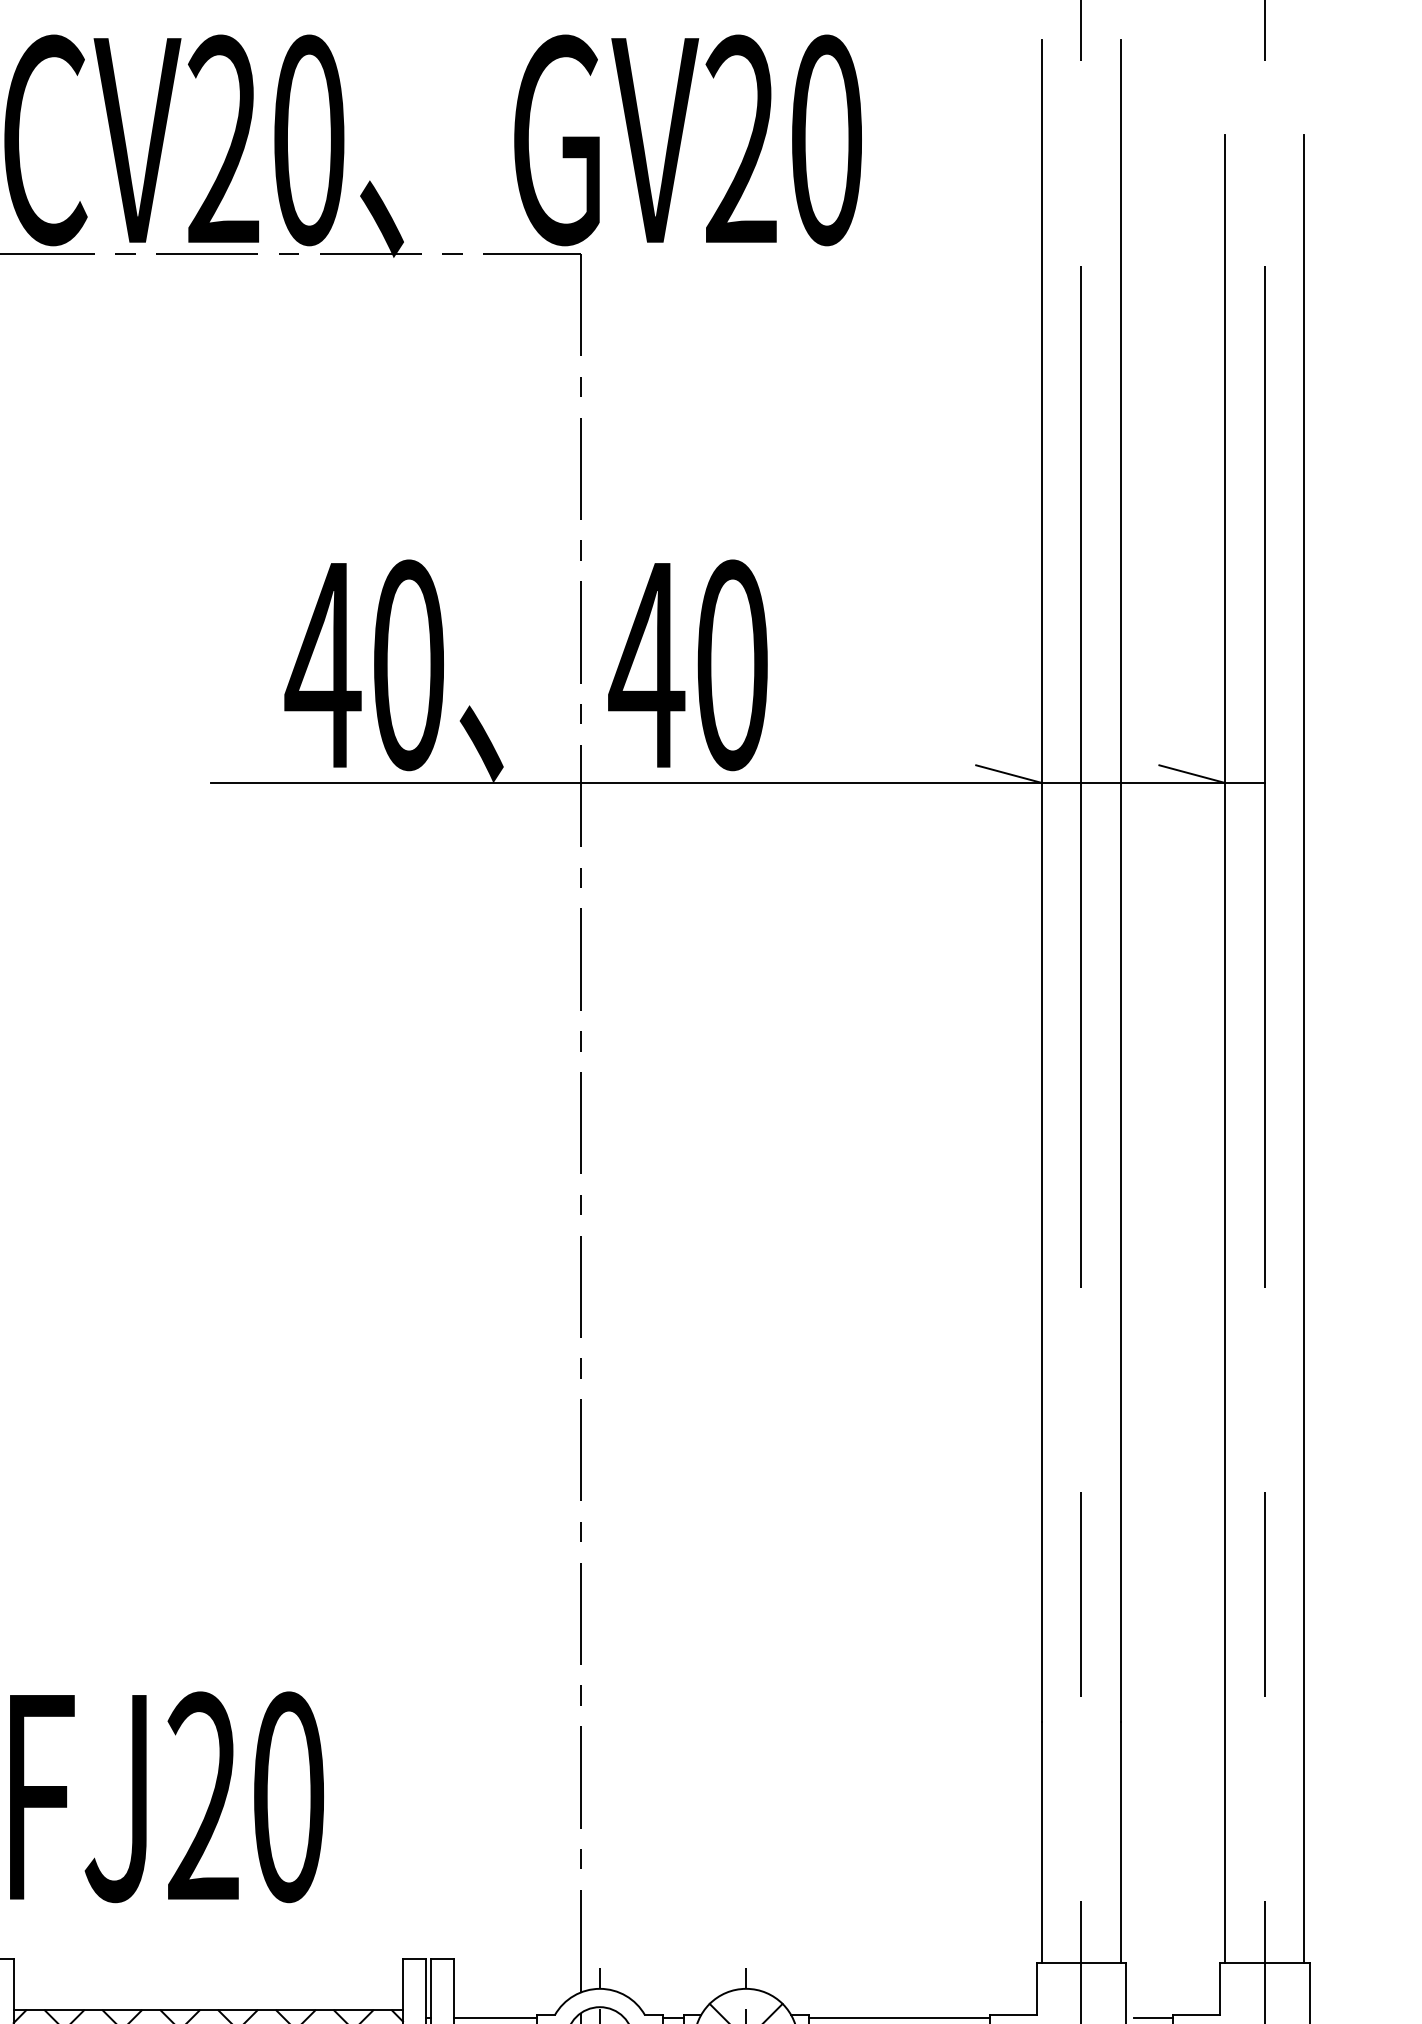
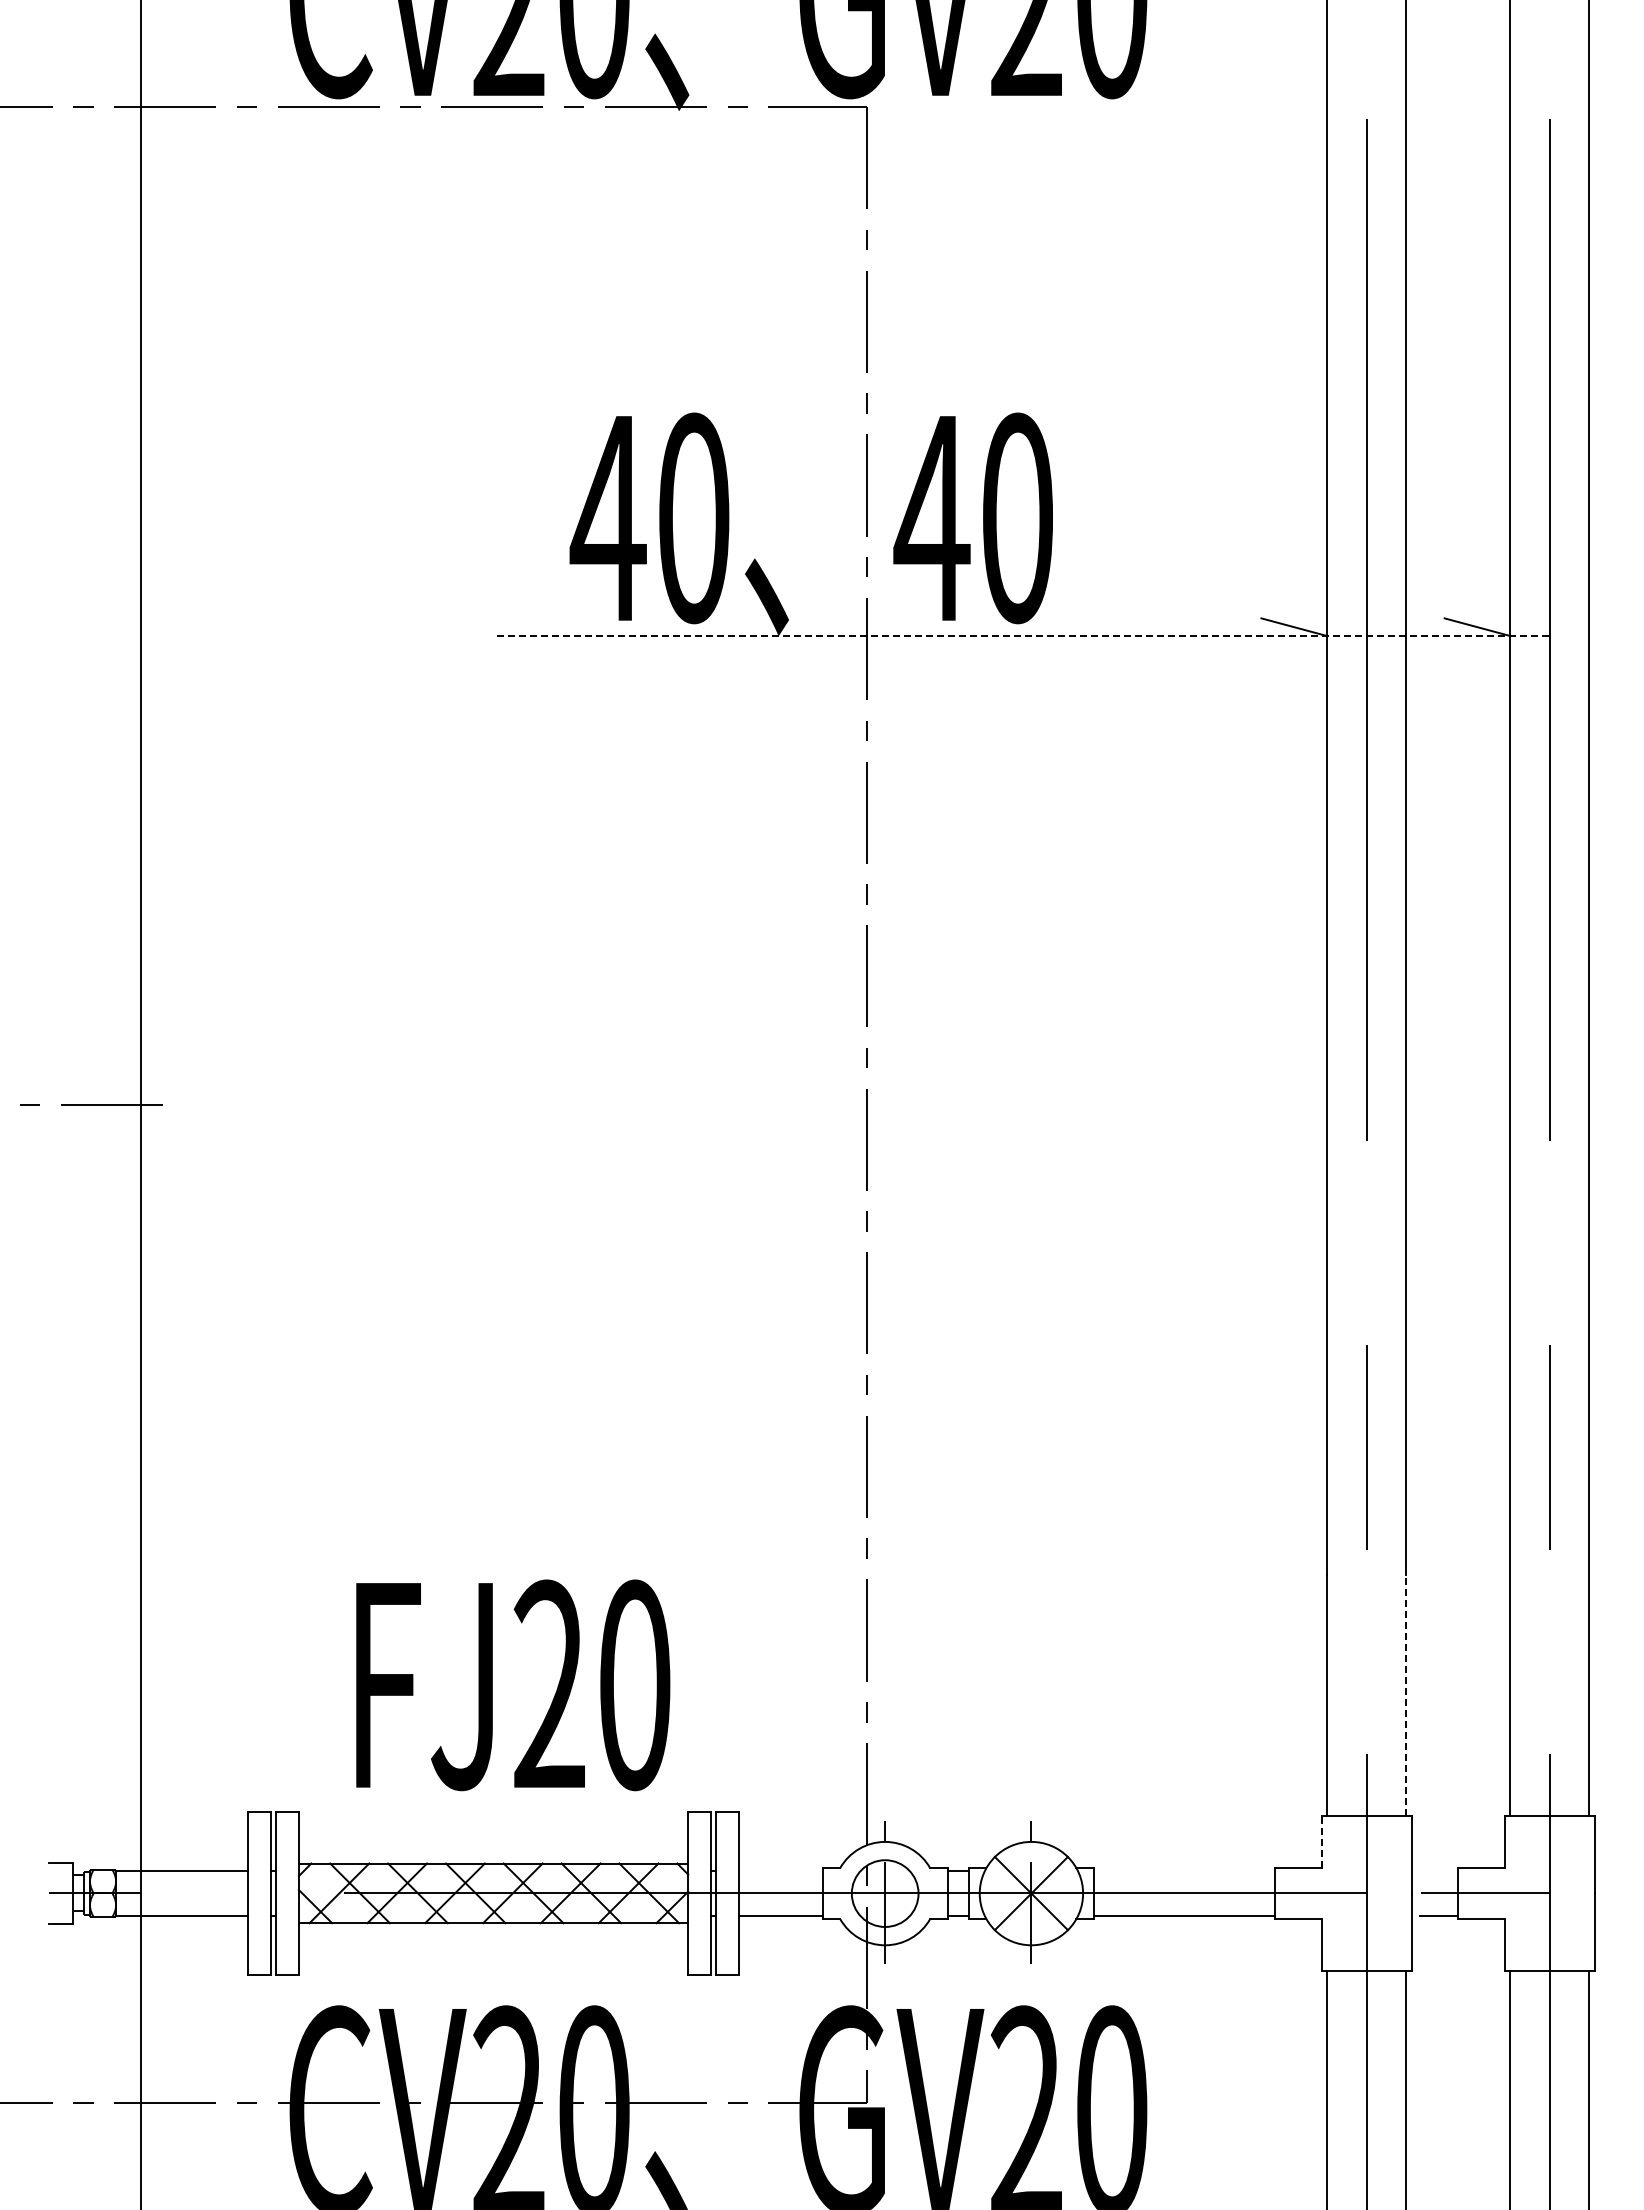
line: (738, 783) -> (1023, 636), solid -> dashed
text: (167, 1797) -> (513, 1685), moved
line: (1121, 1842) -> (1406, 1695), solid -> dashed
line: (1036, 1988) -> (1321, 1841), solid -> dashed
line: (495, 2018) -> (780, 1871), removed
line: (899, 2018) -> (1184, 1871), removed
line: (1153, 2018) -> (1438, 1871), removed

